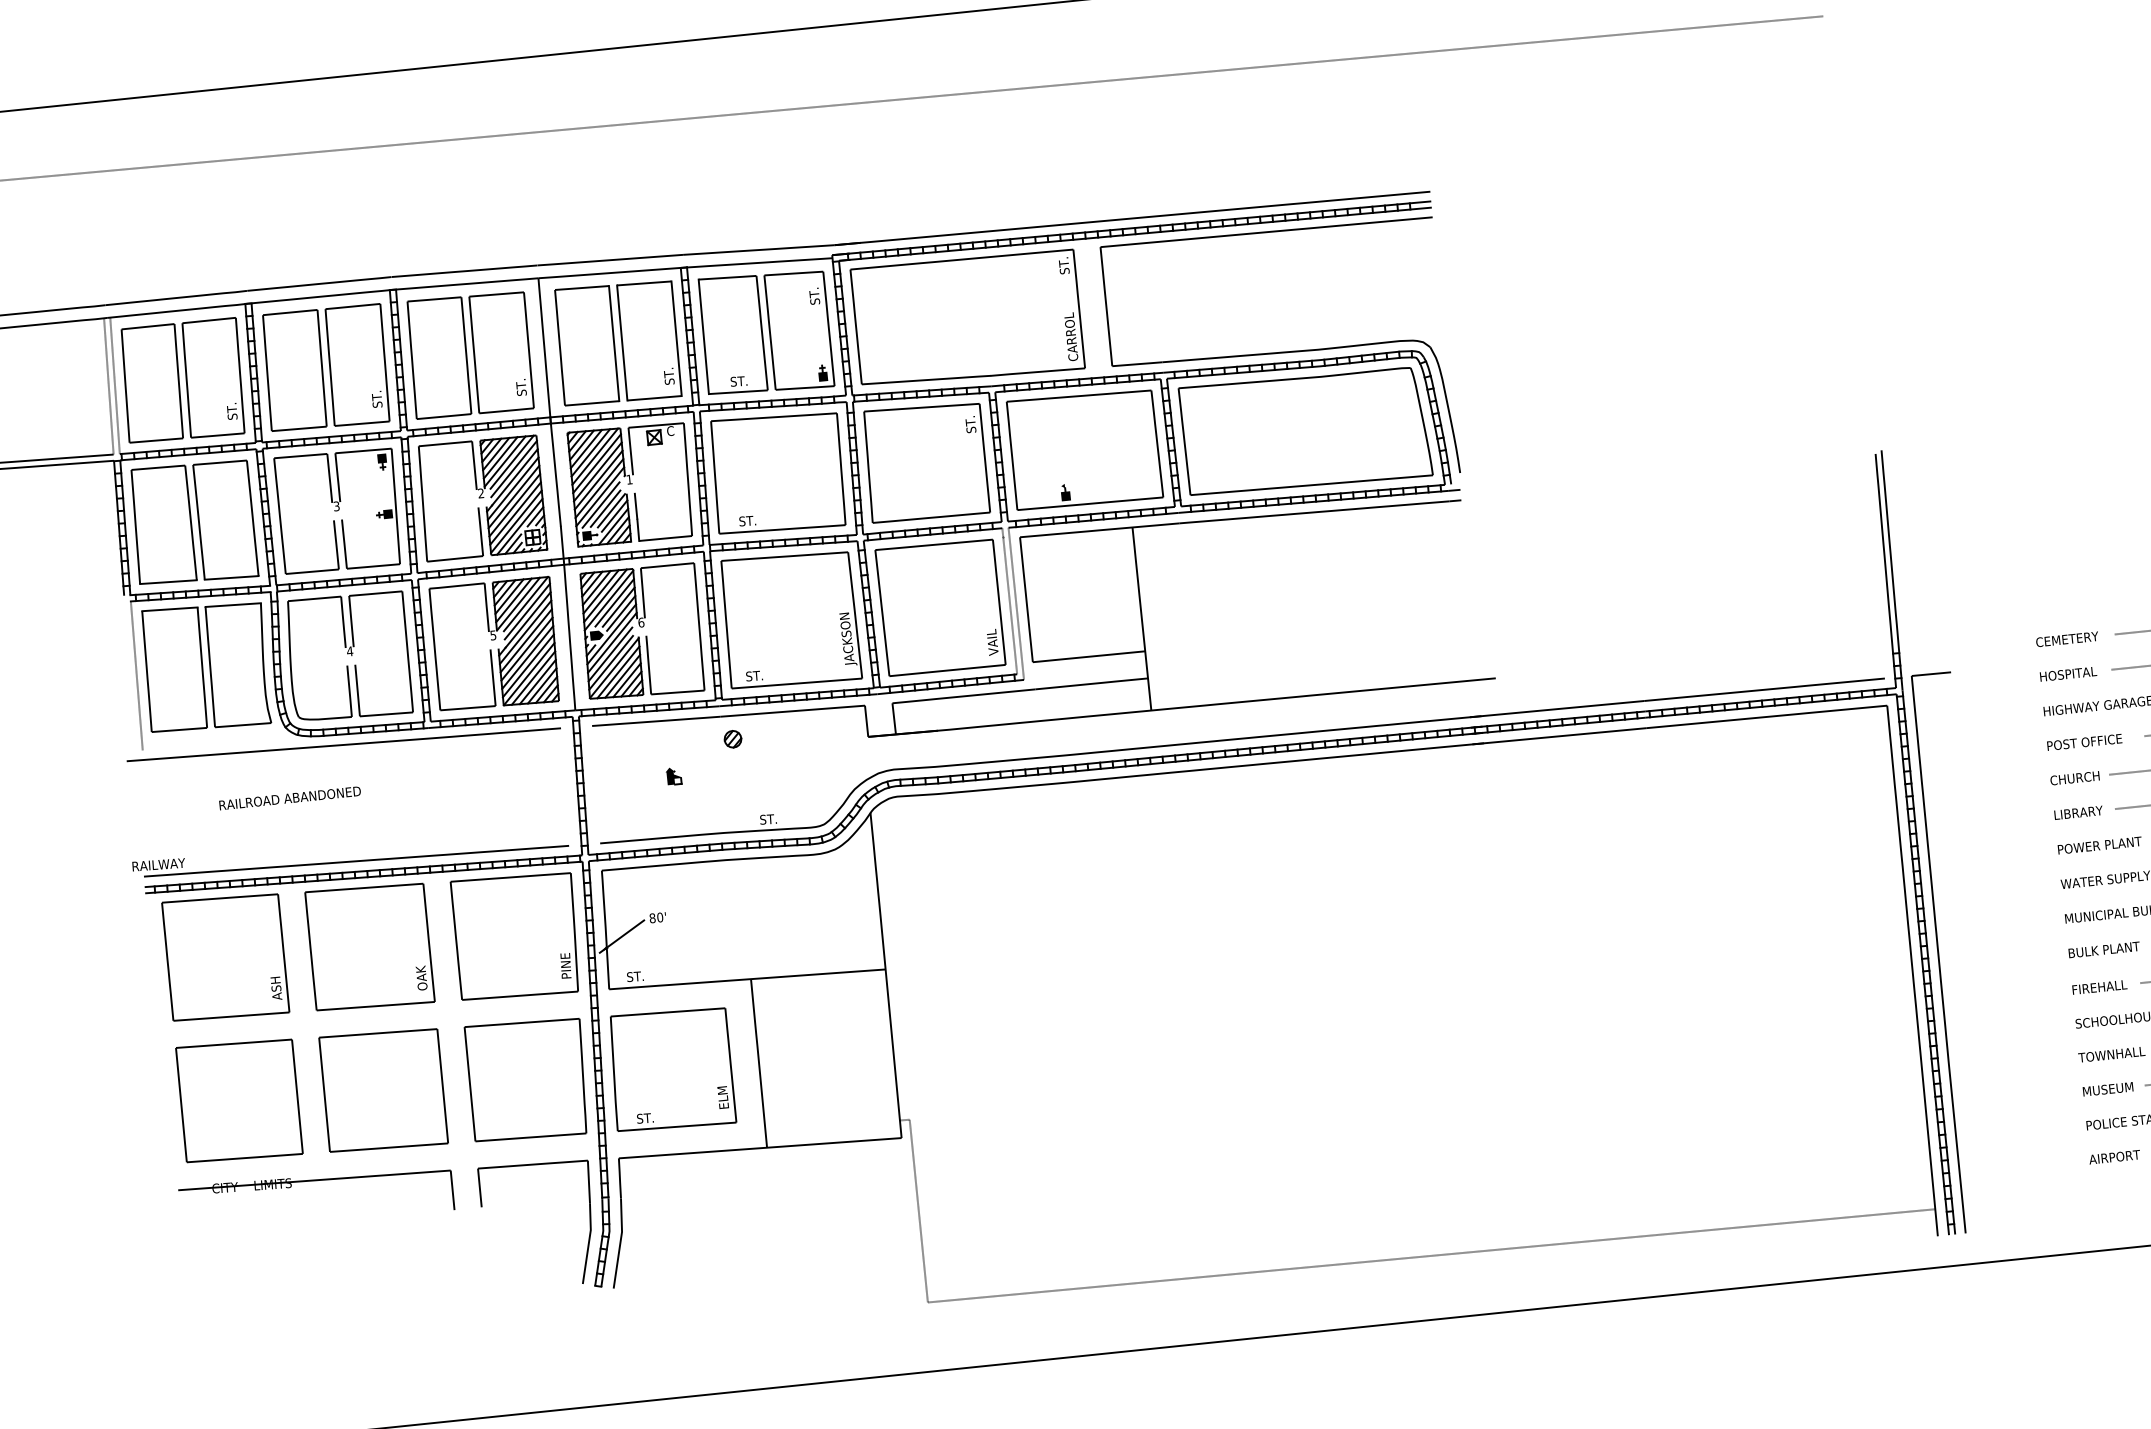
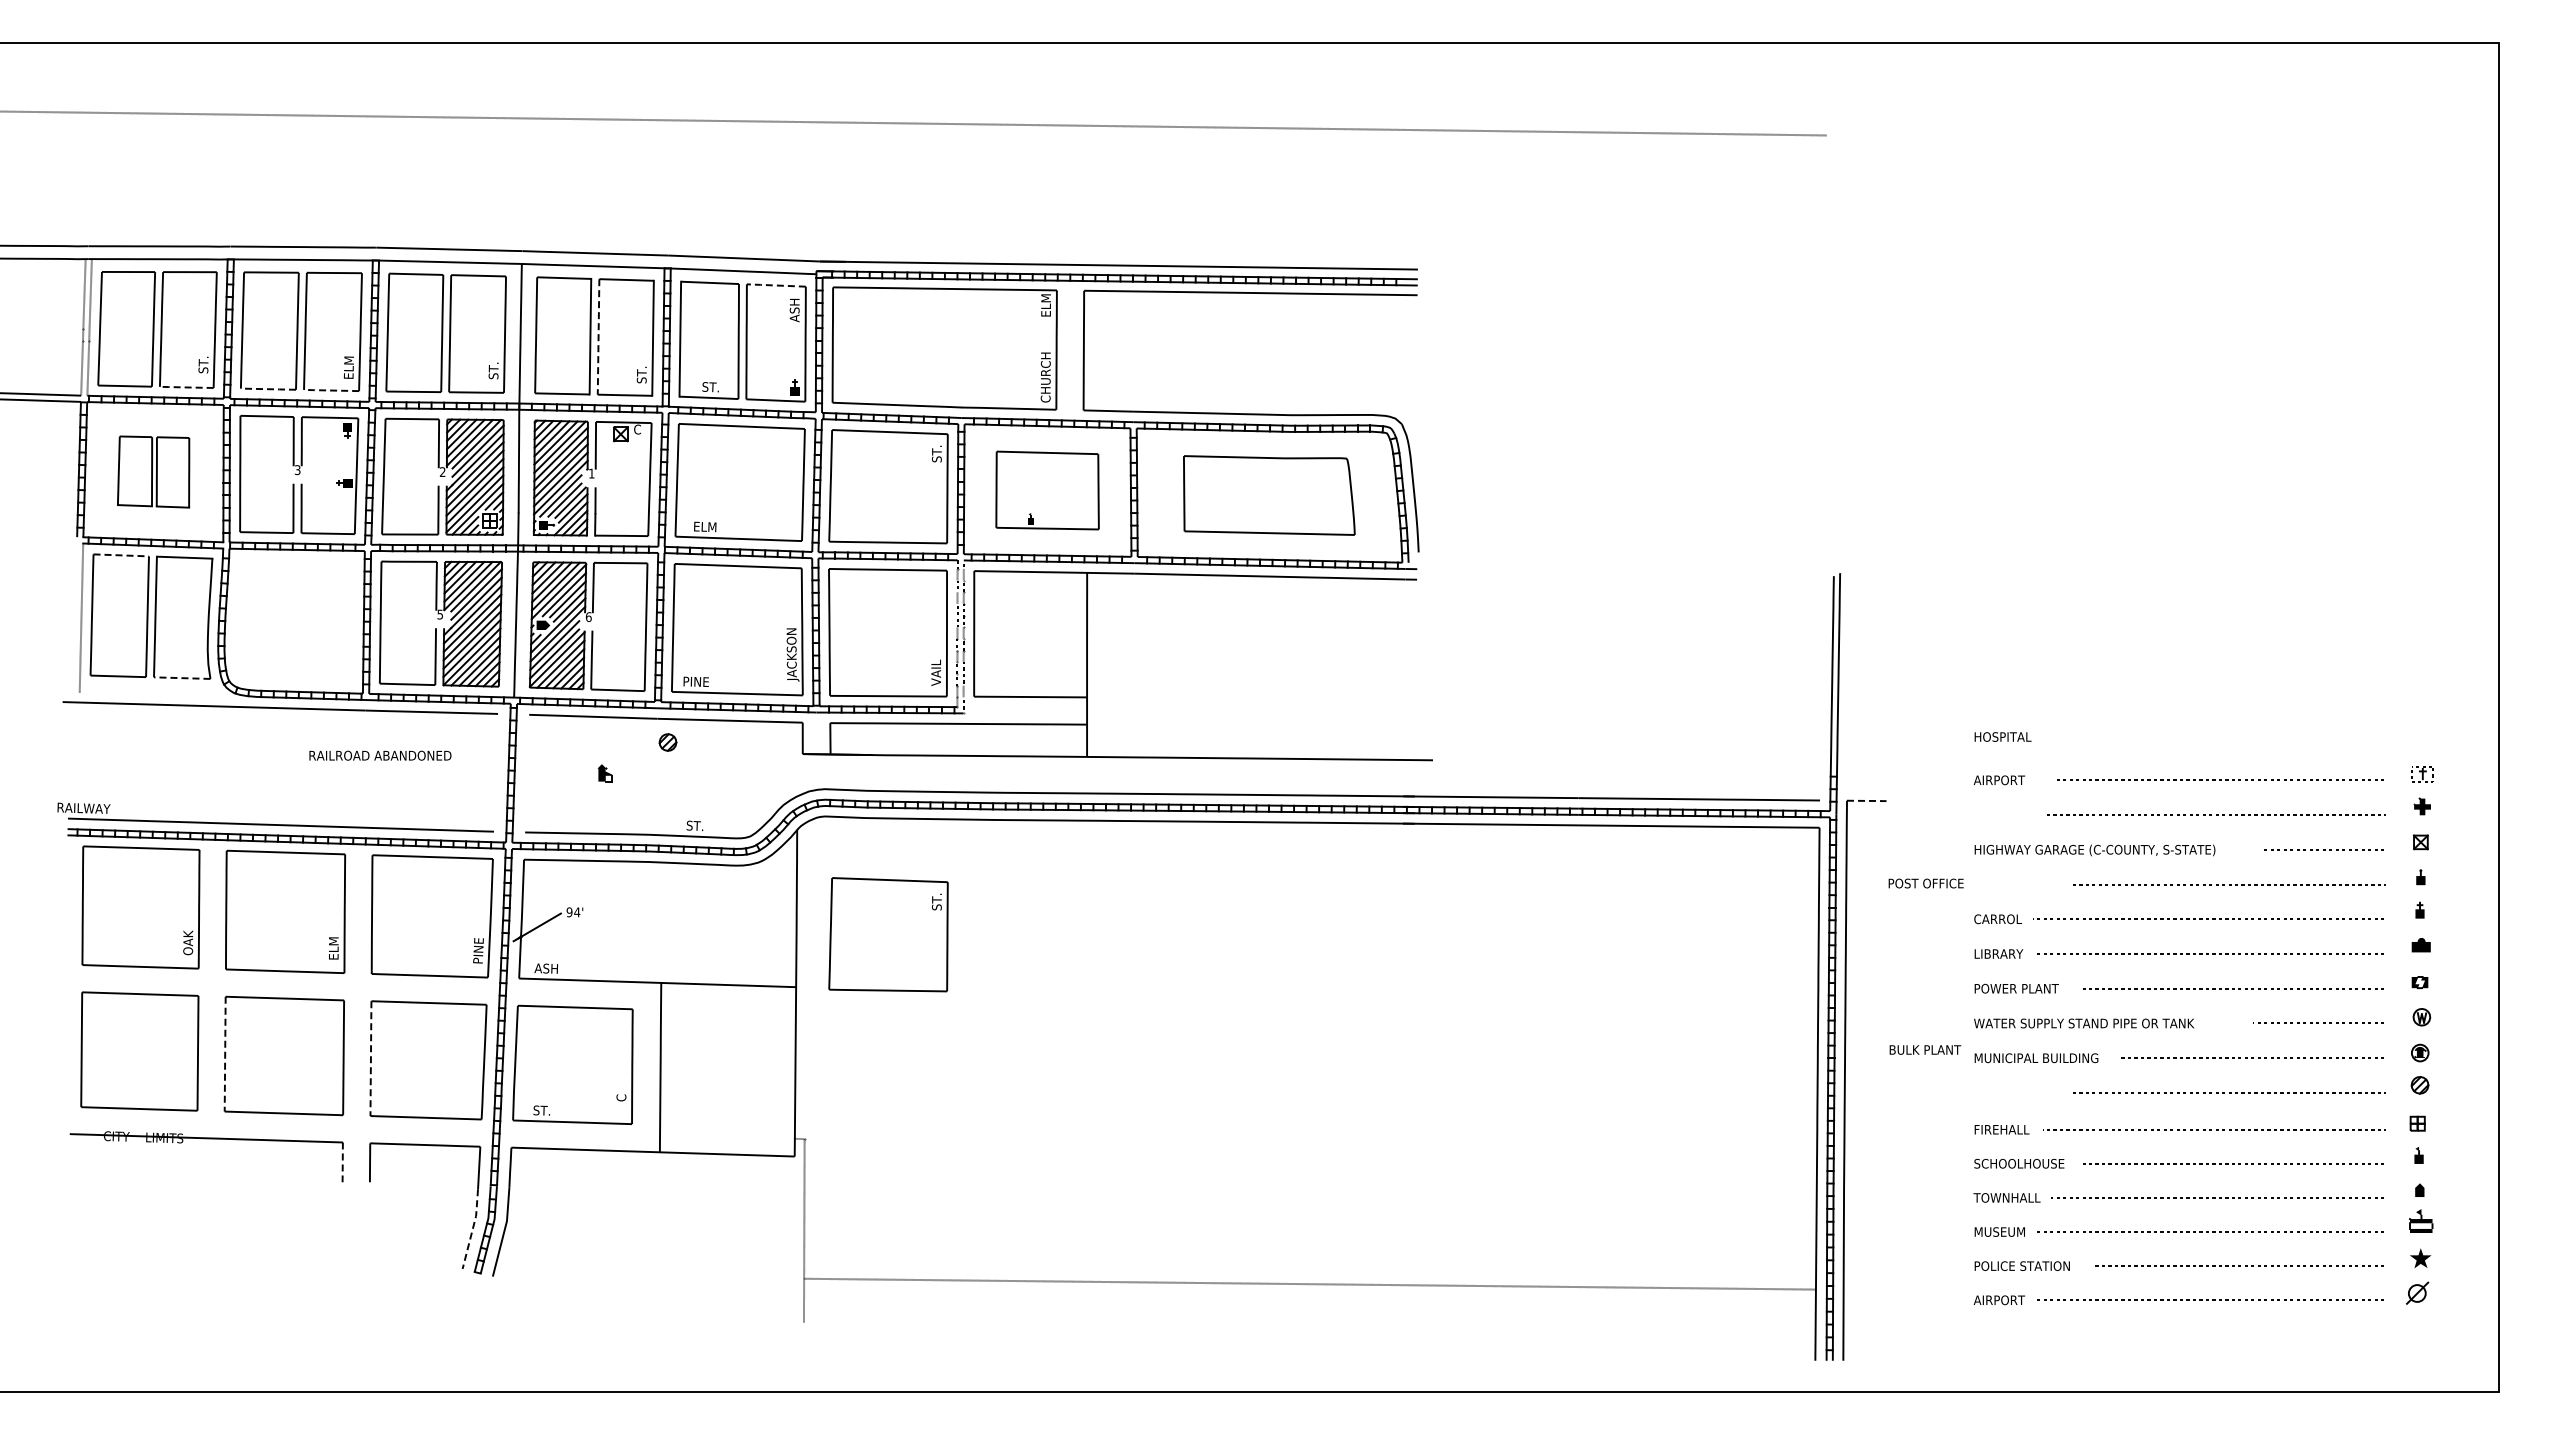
text: (1064, 265) -> (1046, 305), ST. -> ELM
line: (792, 273) -> (775, 285), solid -> dashed
text: (814, 296) -> (794, 310), ST. -> ASH
text: (1070, 337) -> (1045, 377), CARROL -> CHURCH
line: (622, 342) -> (598, 336), solid -> dashed
text: (376, 399) -> (348, 367), ST. -> ELM
line: (360, 423) -> (329, 390), solid -> dashed
line: (300, 429) -> (269, 389), solid -> dashed
part: (1305, 431) -> (1269, 495), size x0.7
line: (216, 435) -> (185, 387), solid -> dashed
part: (1084, 449) -> (1047, 490), size x0.7
text: (748, 520) -> (705, 526), ST. -> ELM
part: (193, 522) -> (153, 471), size x0.6
line: (170, 609) -> (121, 555), solid -> dashed
text: (2066, 639) -> (2004, 780), CEMETERY -> AIRPORT
part: (348, 656) -> (294, 620), removed
line: (1931, 673) -> (1866, 800), solid -> dashed
text: (2067, 673) -> (2002, 736), moved
text: (754, 675) -> (695, 681), ST. -> PINE
line: (242, 725) -> (181, 678), solid -> dashed
text: (2083, 742) -> (1925, 883), moved
text: (2078, 778) -> (2002, 919), CHURCH -> CARROL
text: (290, 798) -> (380, 755), moved
part: (972, 907) -> (888, 934), added
text: (656, 918) -> (573, 912), 80' -> 94'
text: (2104, 949) -> (1925, 1049), moved
text: (635, 976) -> (546, 968), ST. -> ASH
text: (421, 977) -> (333, 947), OAK -> ELM
text: (276, 987) -> (188, 942), ASH -> OAK
line: (469, 1085) -> (370, 1059), solid -> dashed
line: (324, 1095) -> (225, 1054), solid -> dashed
text: (723, 1097) -> (621, 1097), ELM -> C
line: (452, 1190) -> (342, 1162), solid -> dashed
line: (588, 1243) -> (472, 1229), solid -> dashed
line: (1431, 1255) -> (1309, 1283), moved

